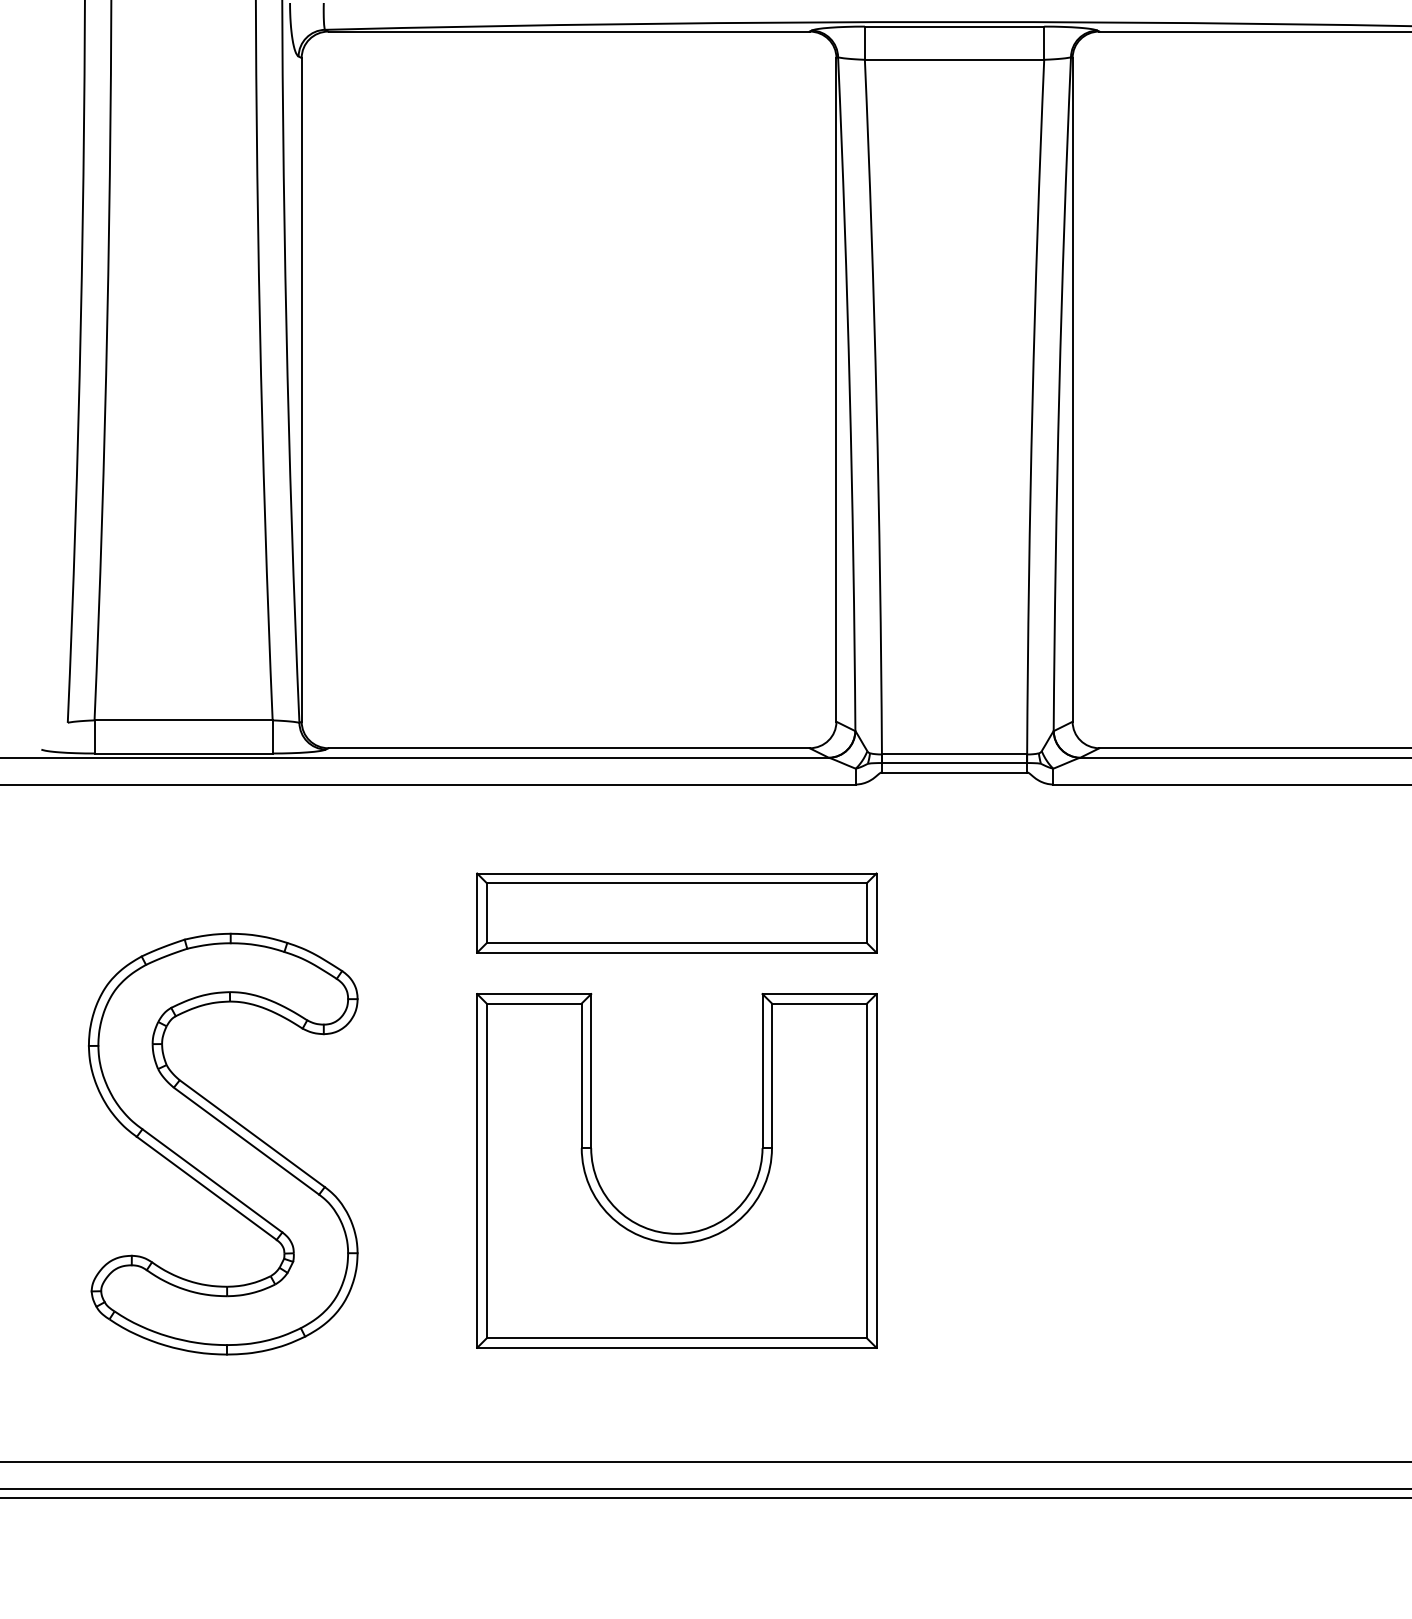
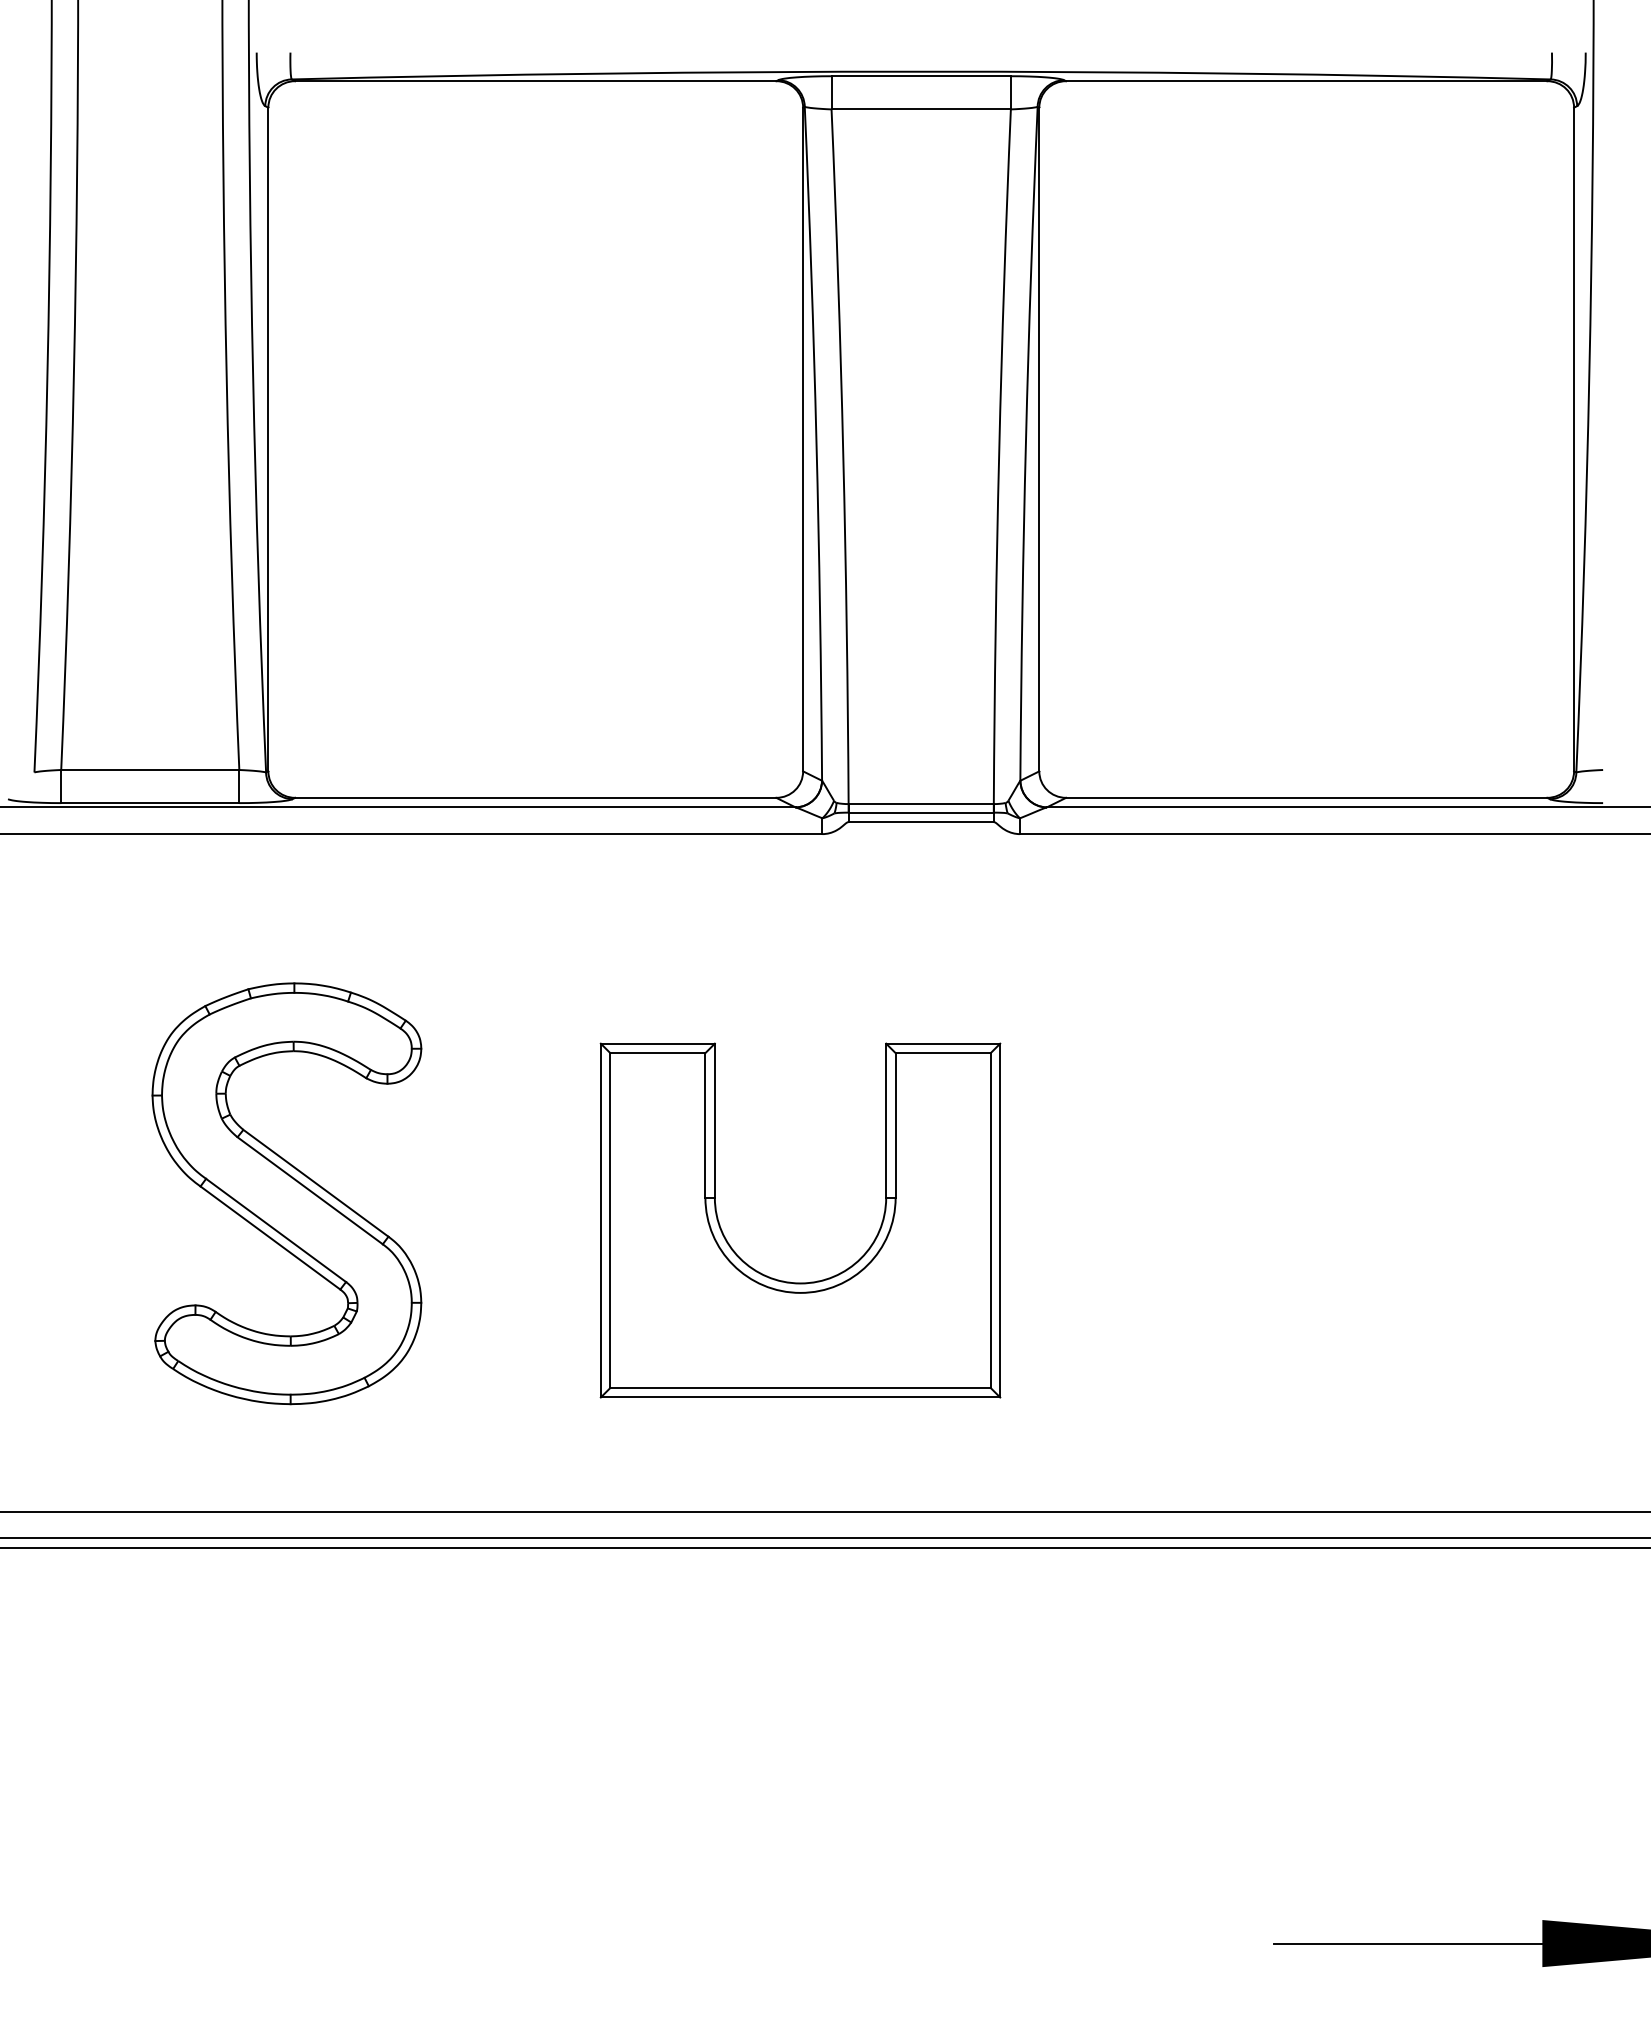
part: (676, 912) -> (643, 962), removed
part: (222, 1143) -> (286, 1193), moved
part: (666, 1231) -> (790, 1281), moved

